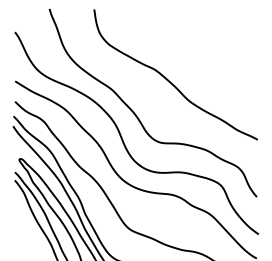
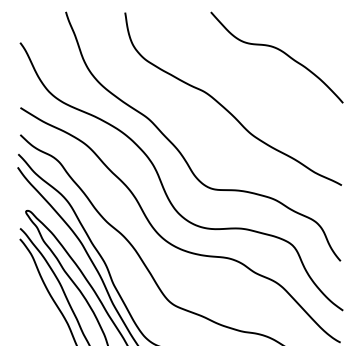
curve: (212, 39) -> (281, 52), added

